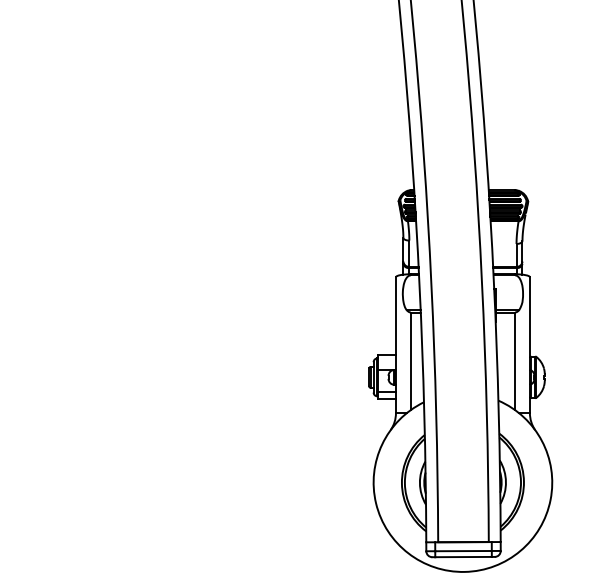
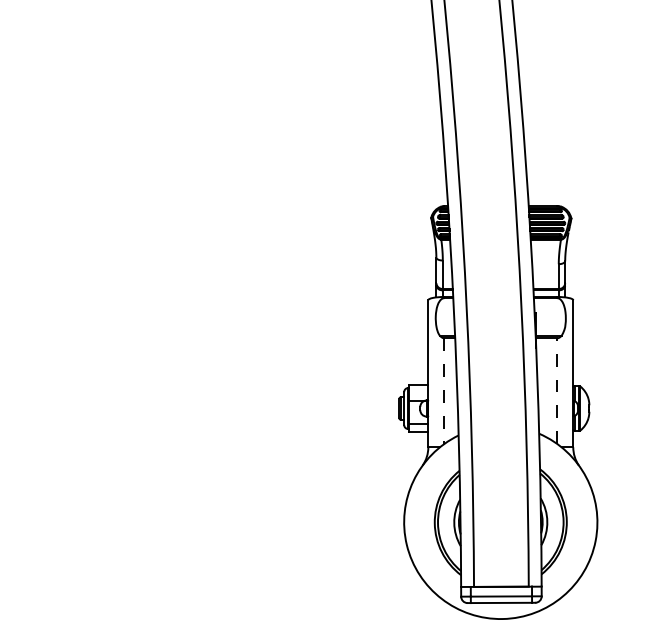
line: (410, 361) -> (444, 391), solid -> dashed
line: (515, 361) -> (557, 391), solid -> dashed

